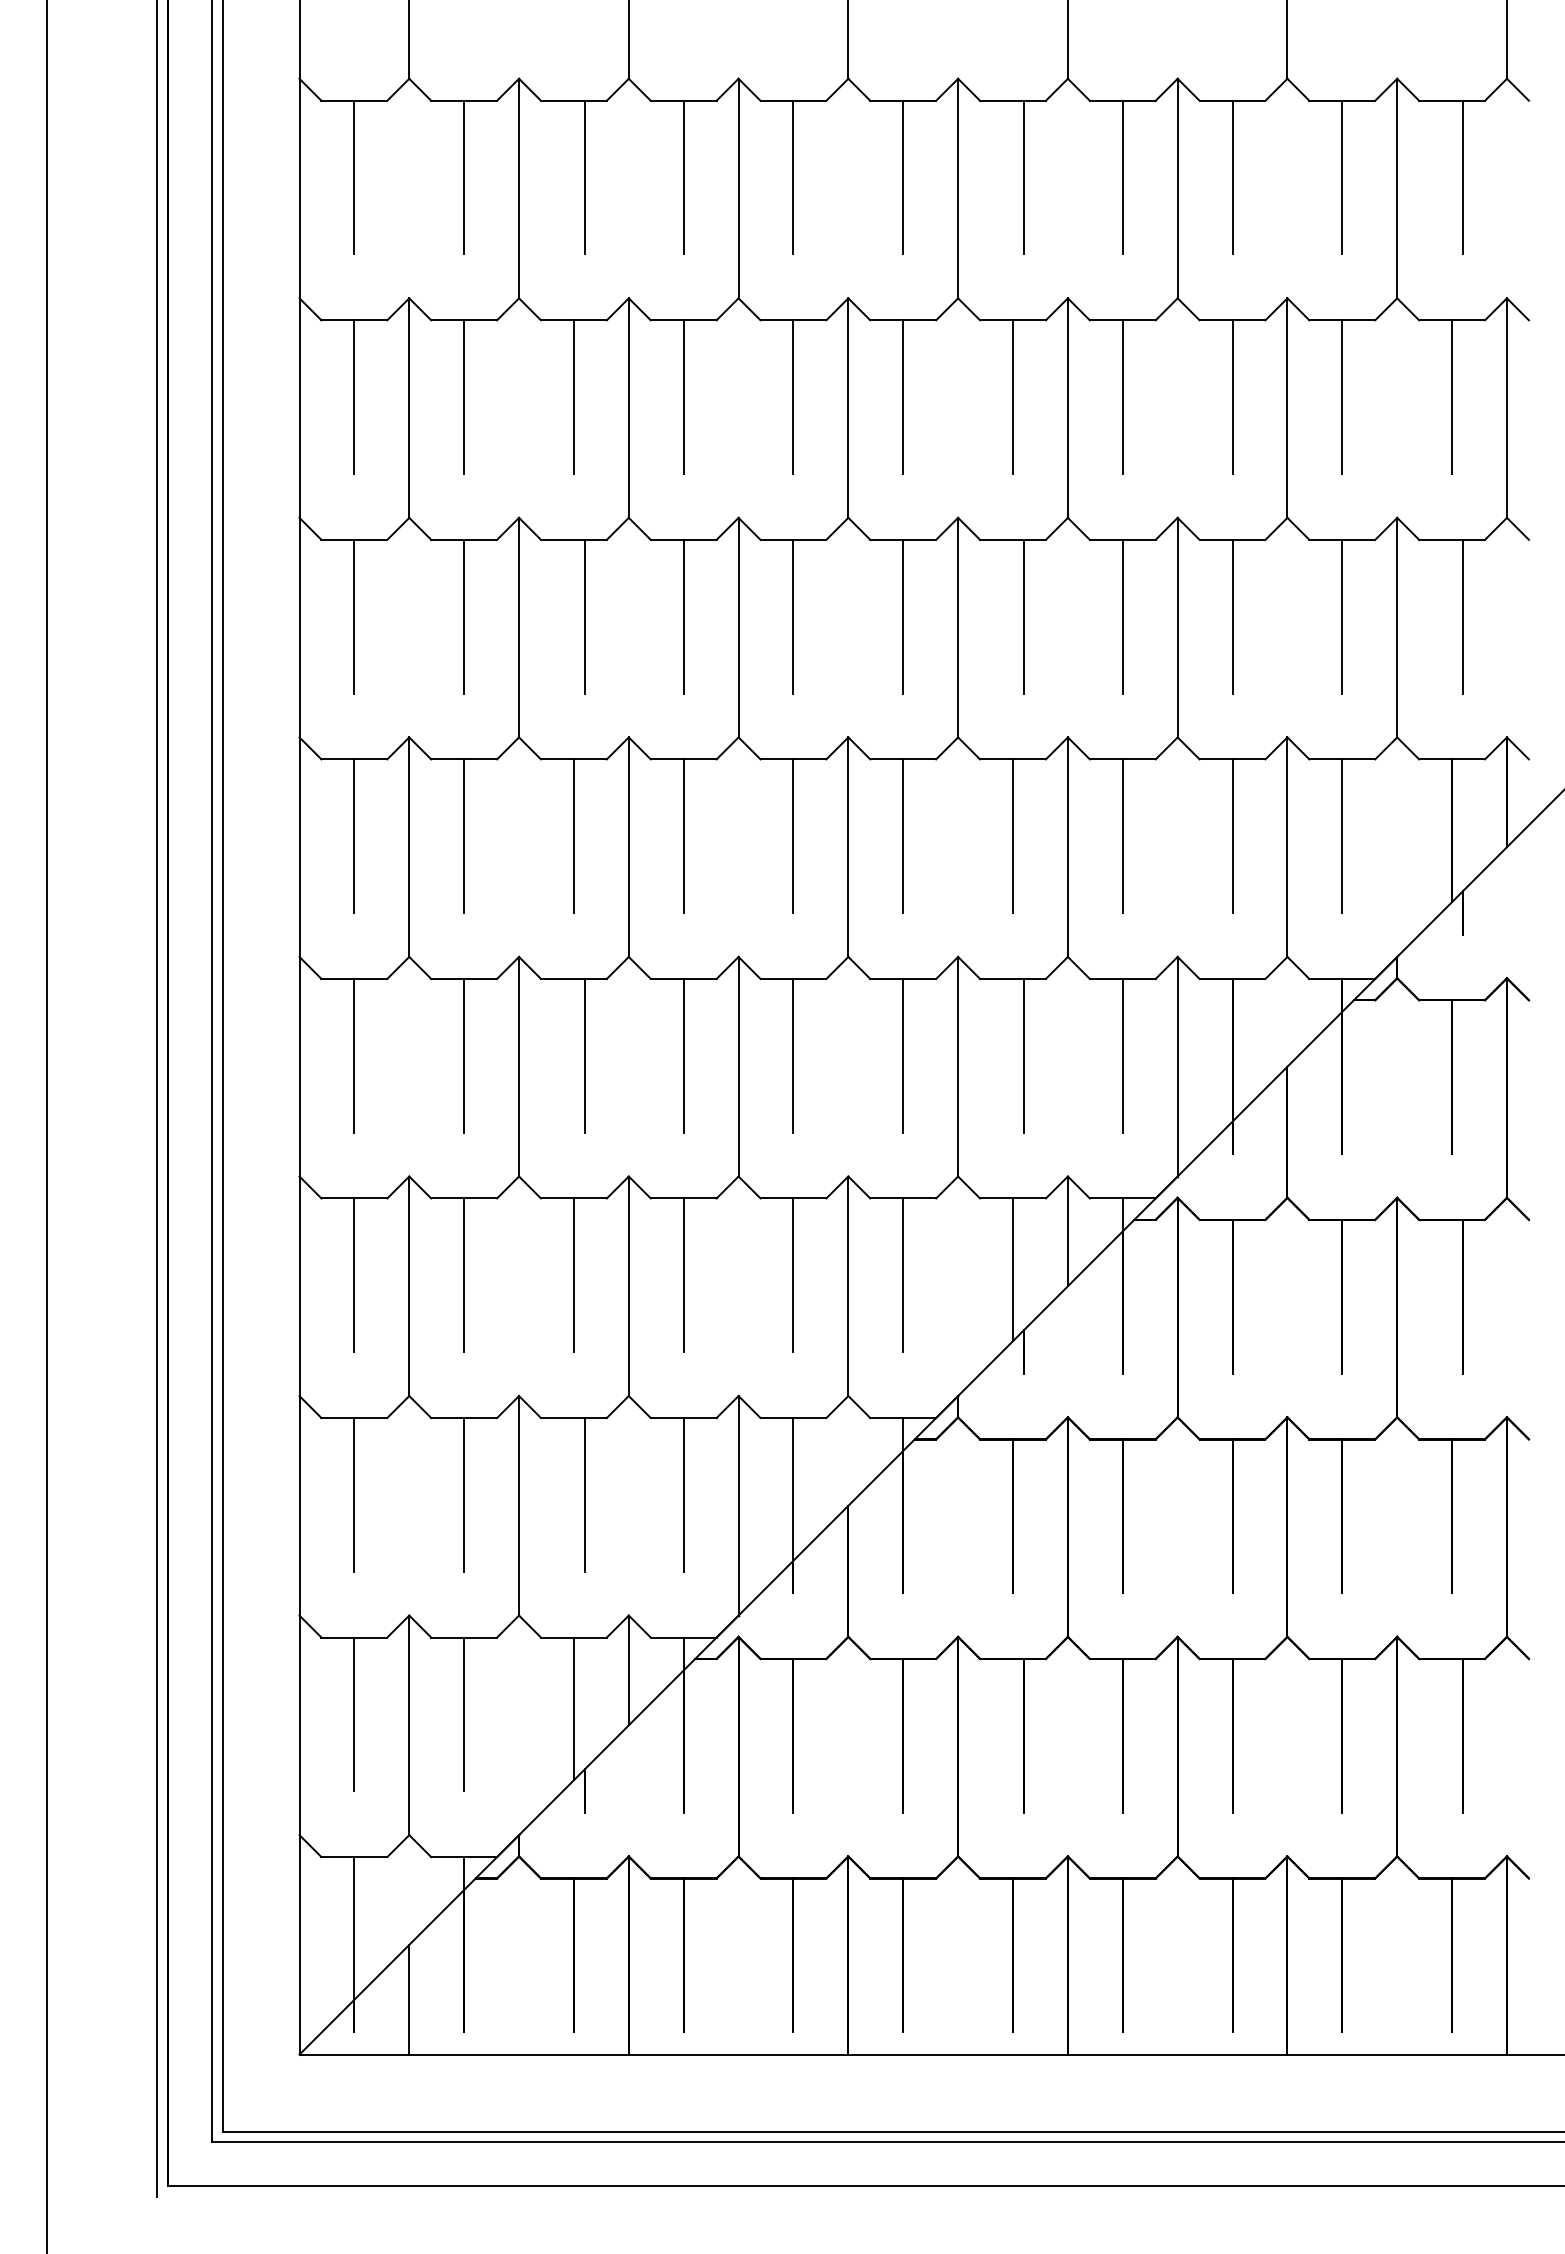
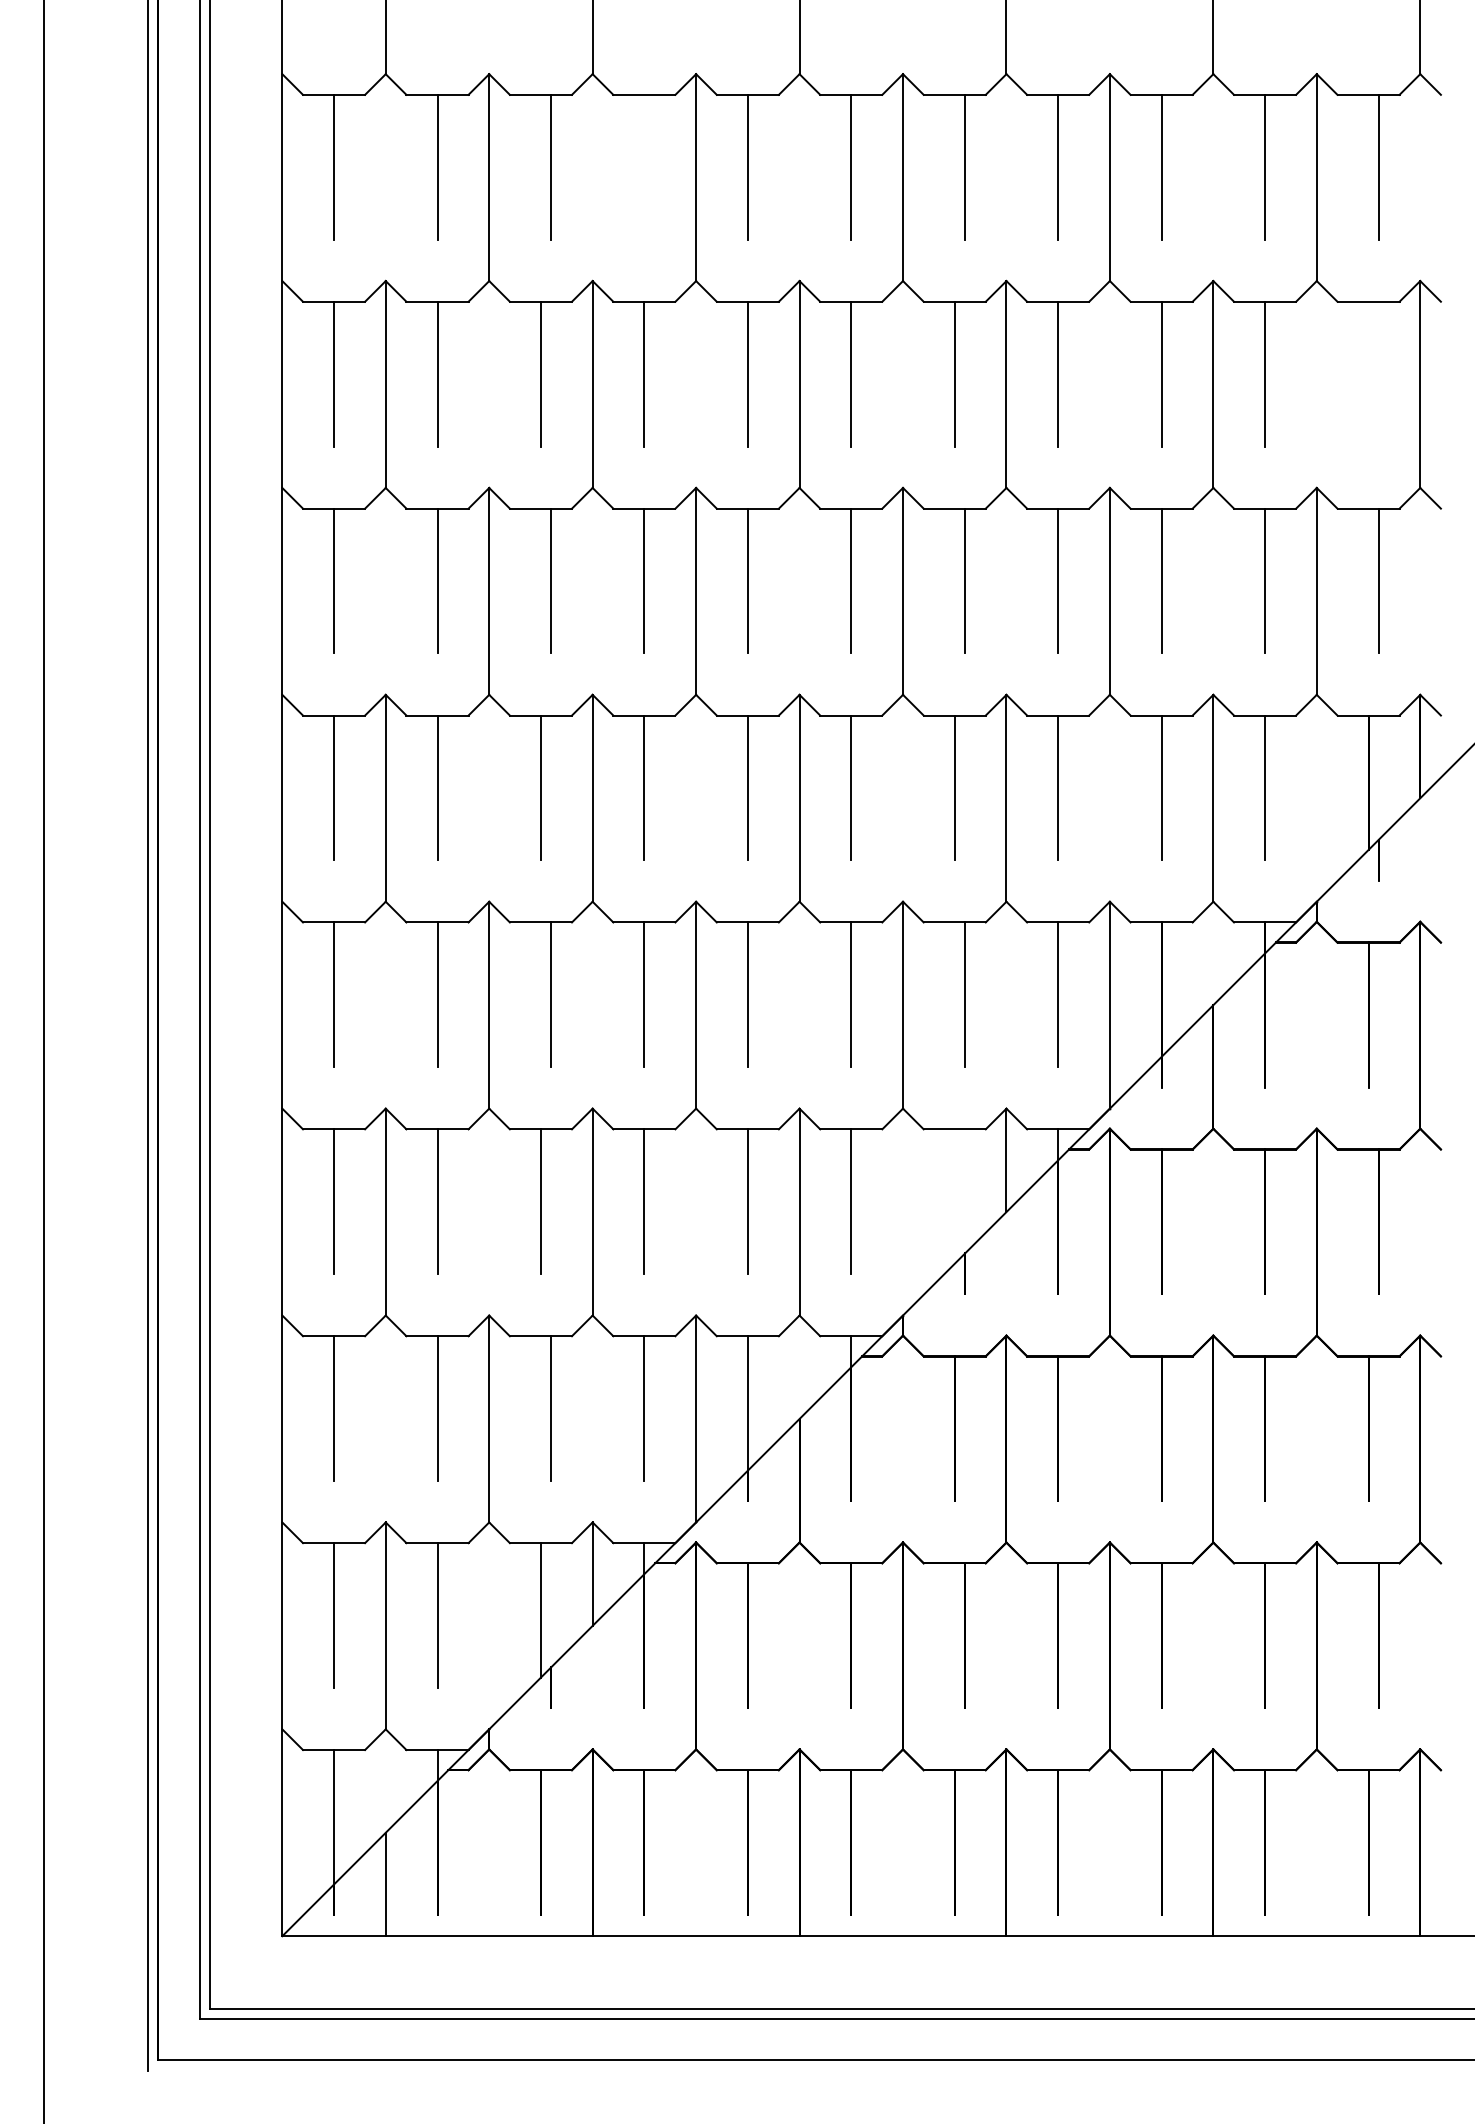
line: (683, 177) -> (644, 167), removed
line: (1452, 396) -> (1368, 373), removed
line: (1013, 1269) -> (955, 1196), removed

